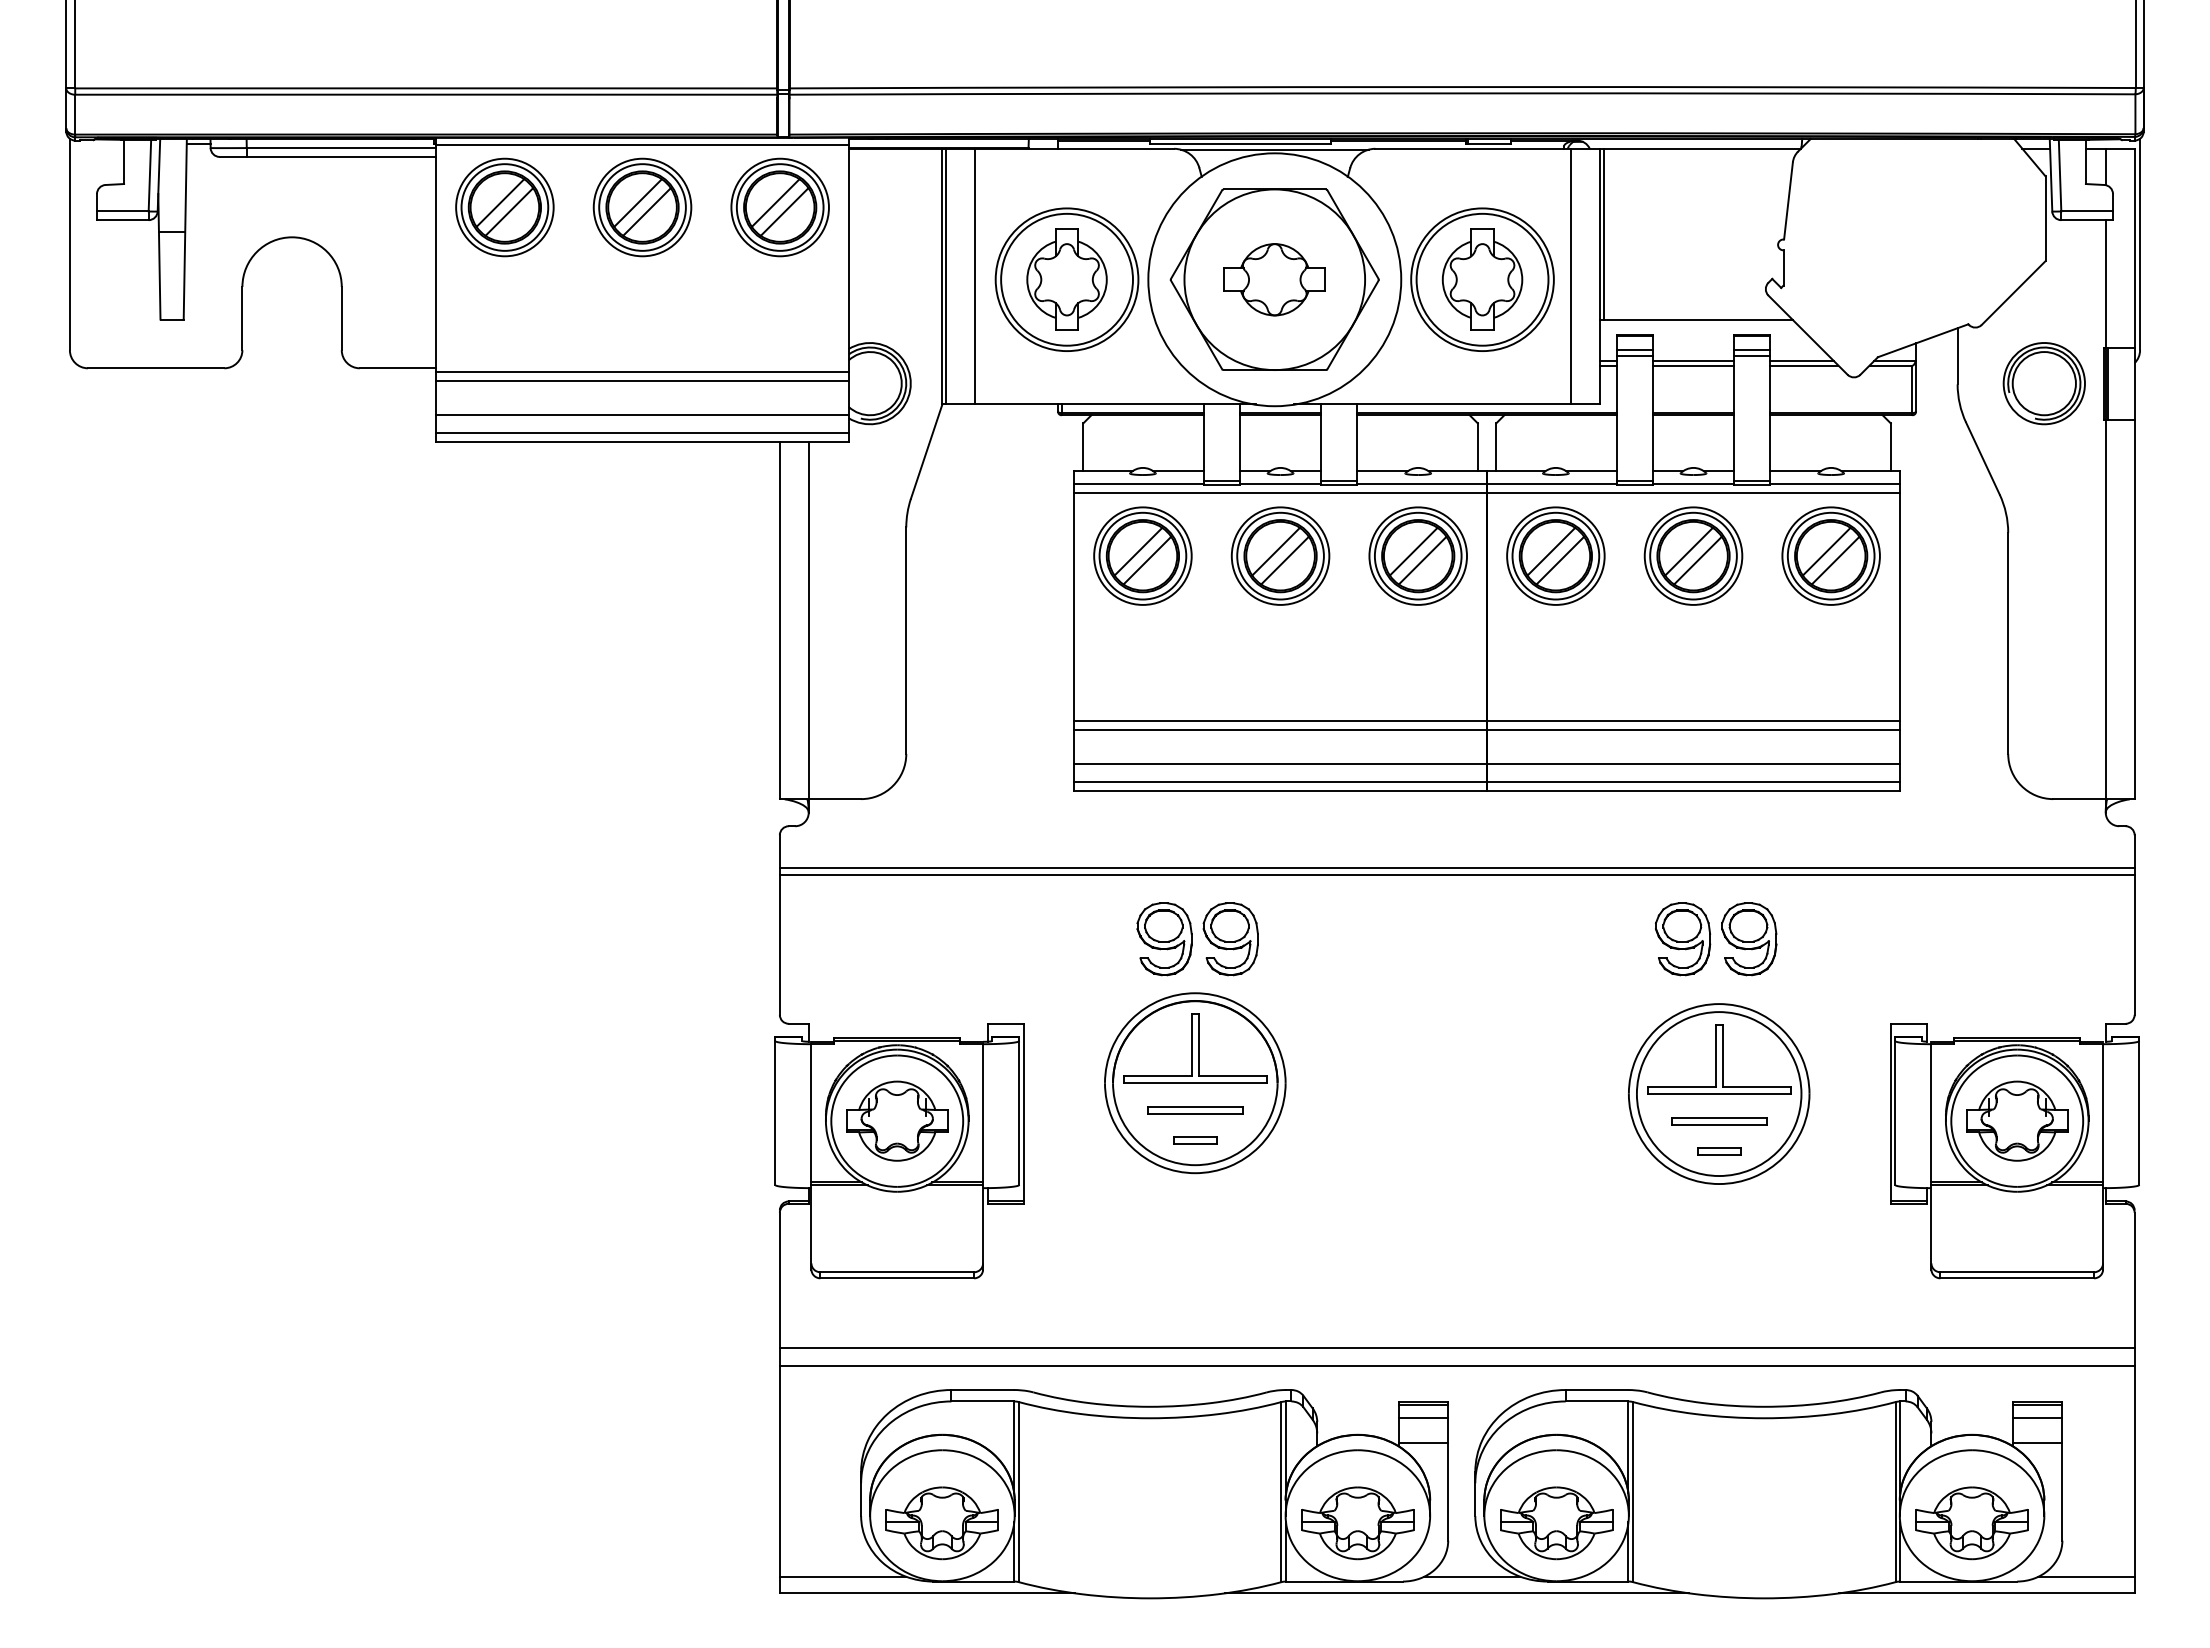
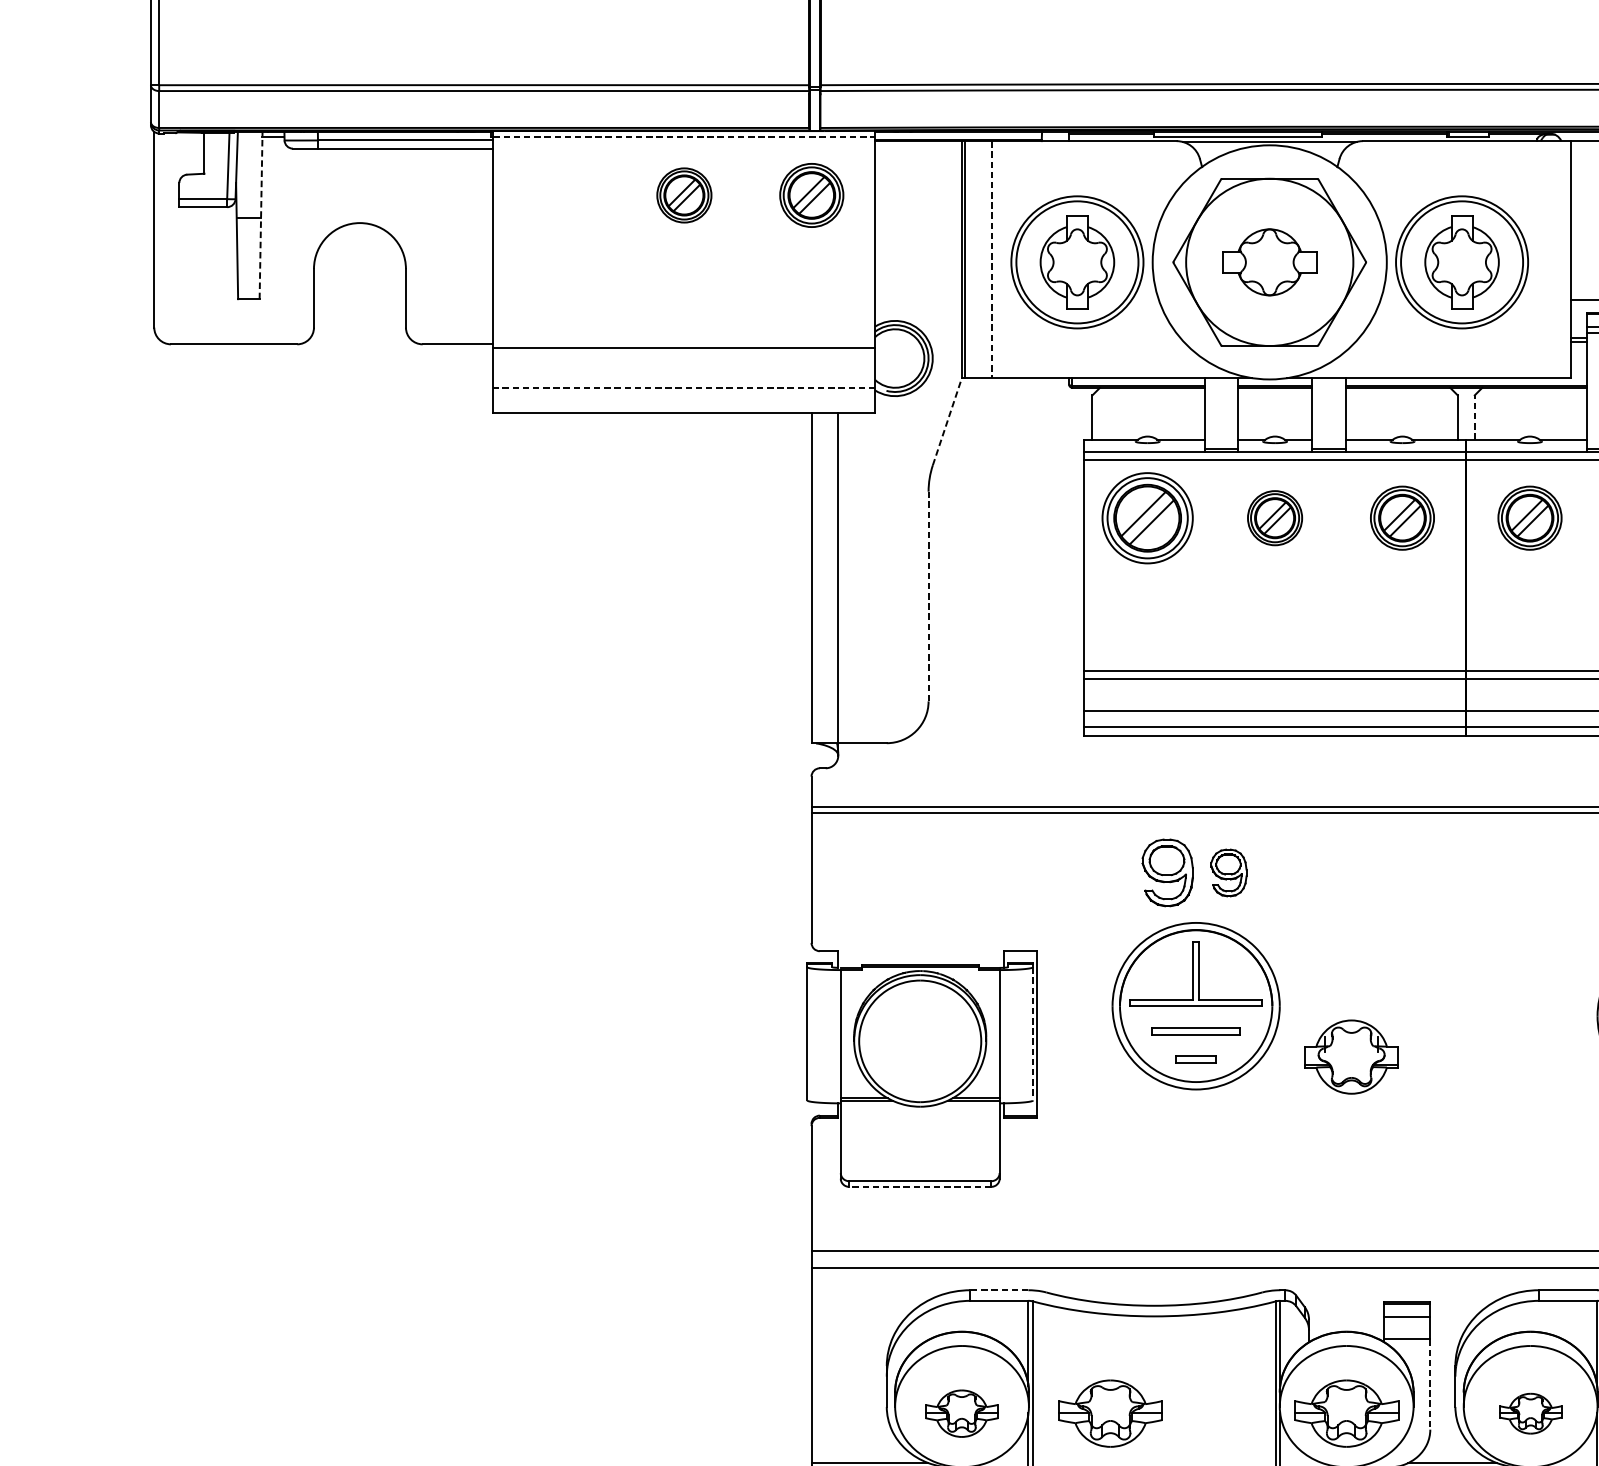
line: (643, 144) -> (685, 137), solid -> dashed
part: (504, 207) -> (556, 195), removed
part: (642, 207) -> (684, 195), size x0.6
part: (779, 207) -> (811, 195), size x0.7
line: (185, 228) -> (261, 214), solid -> dashed
line: (1603, 234) -> (1574, 220), removed
line: (974, 276) -> (991, 259), solid -> dashed
line: (1571, 276) -> (1544, 259), removed
line: (642, 380) -> (684, 355), removed
line: (642, 415) -> (684, 388), solid -> dashed
line: (642, 433) -> (684, 404), removed
line: (1496, 446) -> (1475, 416), solid -> dashed
line: (926, 451) -> (947, 421), solid -> dashed
part: (1280, 555) -> (1275, 517), size x0.6
part: (1417, 555) -> (1401, 517), size x0.7
part: (1555, 555) -> (1529, 517), size x0.7
line: (906, 640) -> (928, 596), solid -> dashed
part: (1230, 939) -> (1228, 873), size x0.7
line: (1019, 1113) -> (1033, 1034), solid -> dashed
part: (897, 1120) -> (1351, 1056), moved
line: (897, 1278) -> (920, 1187), solid -> dashed
line: (982, 1390) -> (999, 1290), solid -> dashed
line: (1448, 1491) -> (1430, 1384), solid -> dashed
part: (941, 1523) -> (961, 1413), size x0.7
part: (1102, 1523) -> (1110, 1413), added
part: (1556, 1523) -> (1530, 1413), size x0.6

